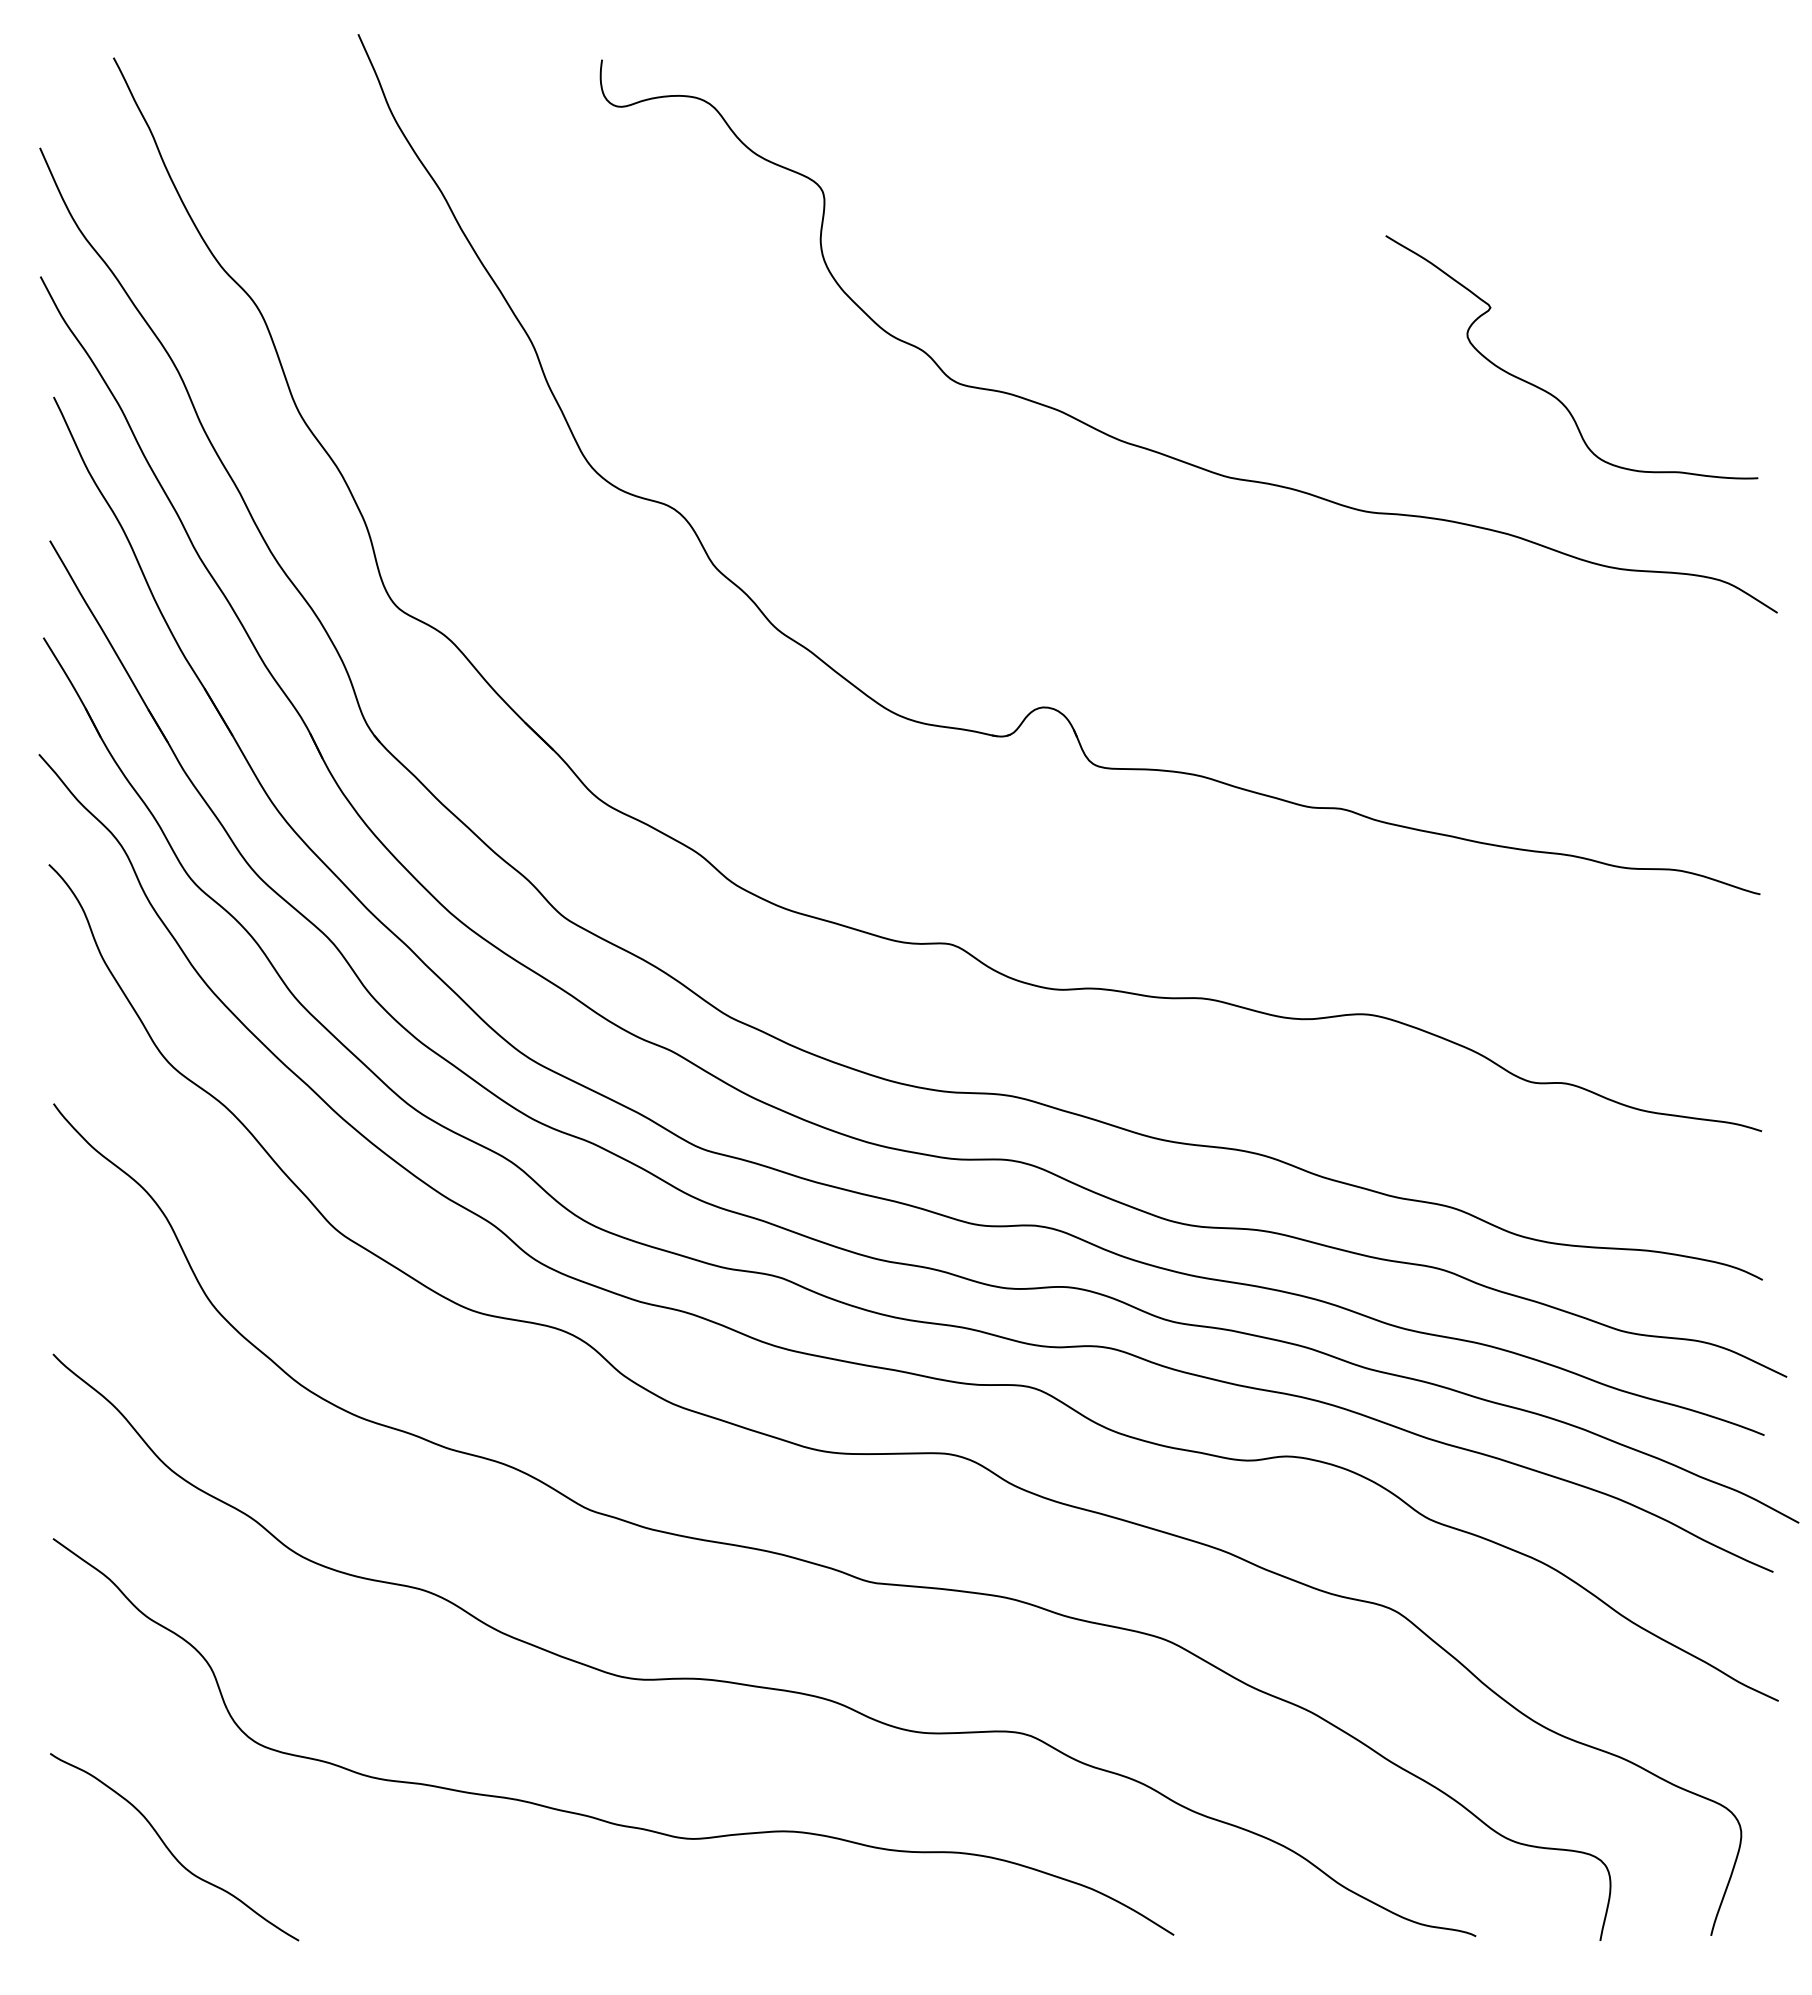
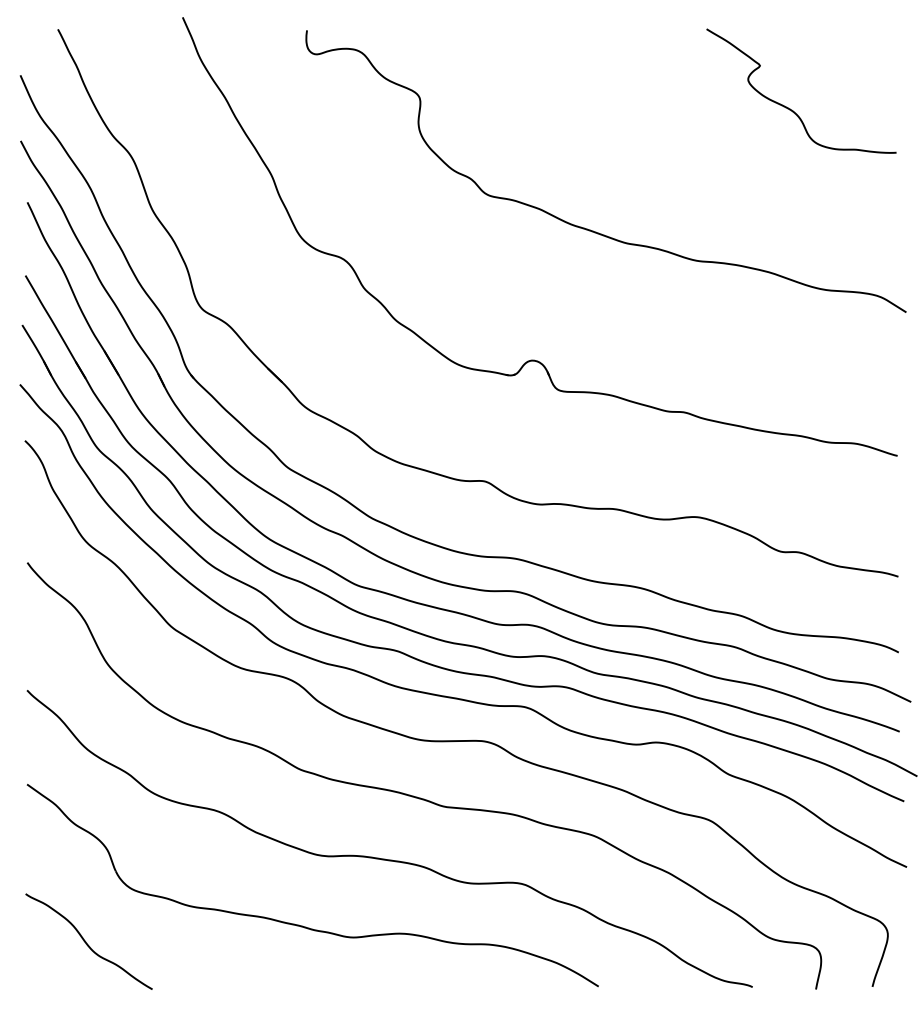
curve: (1550, 391) -> (790, 108), moved

